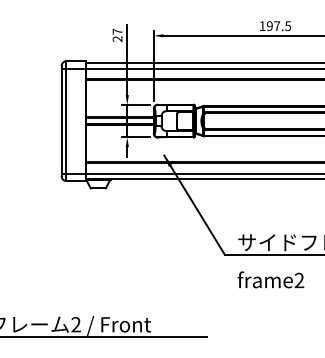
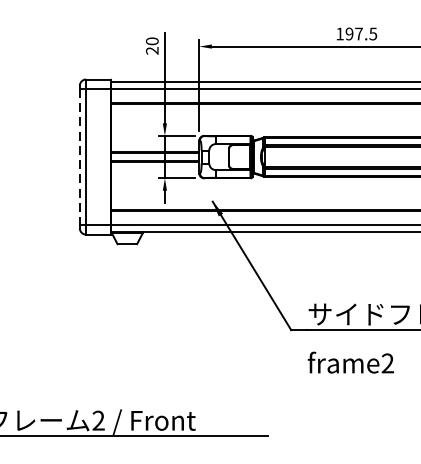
text: (117, 31) -> (152, 40), 27 -> 20
line: (61, 121) -> (79, 157), solid -> dashed

